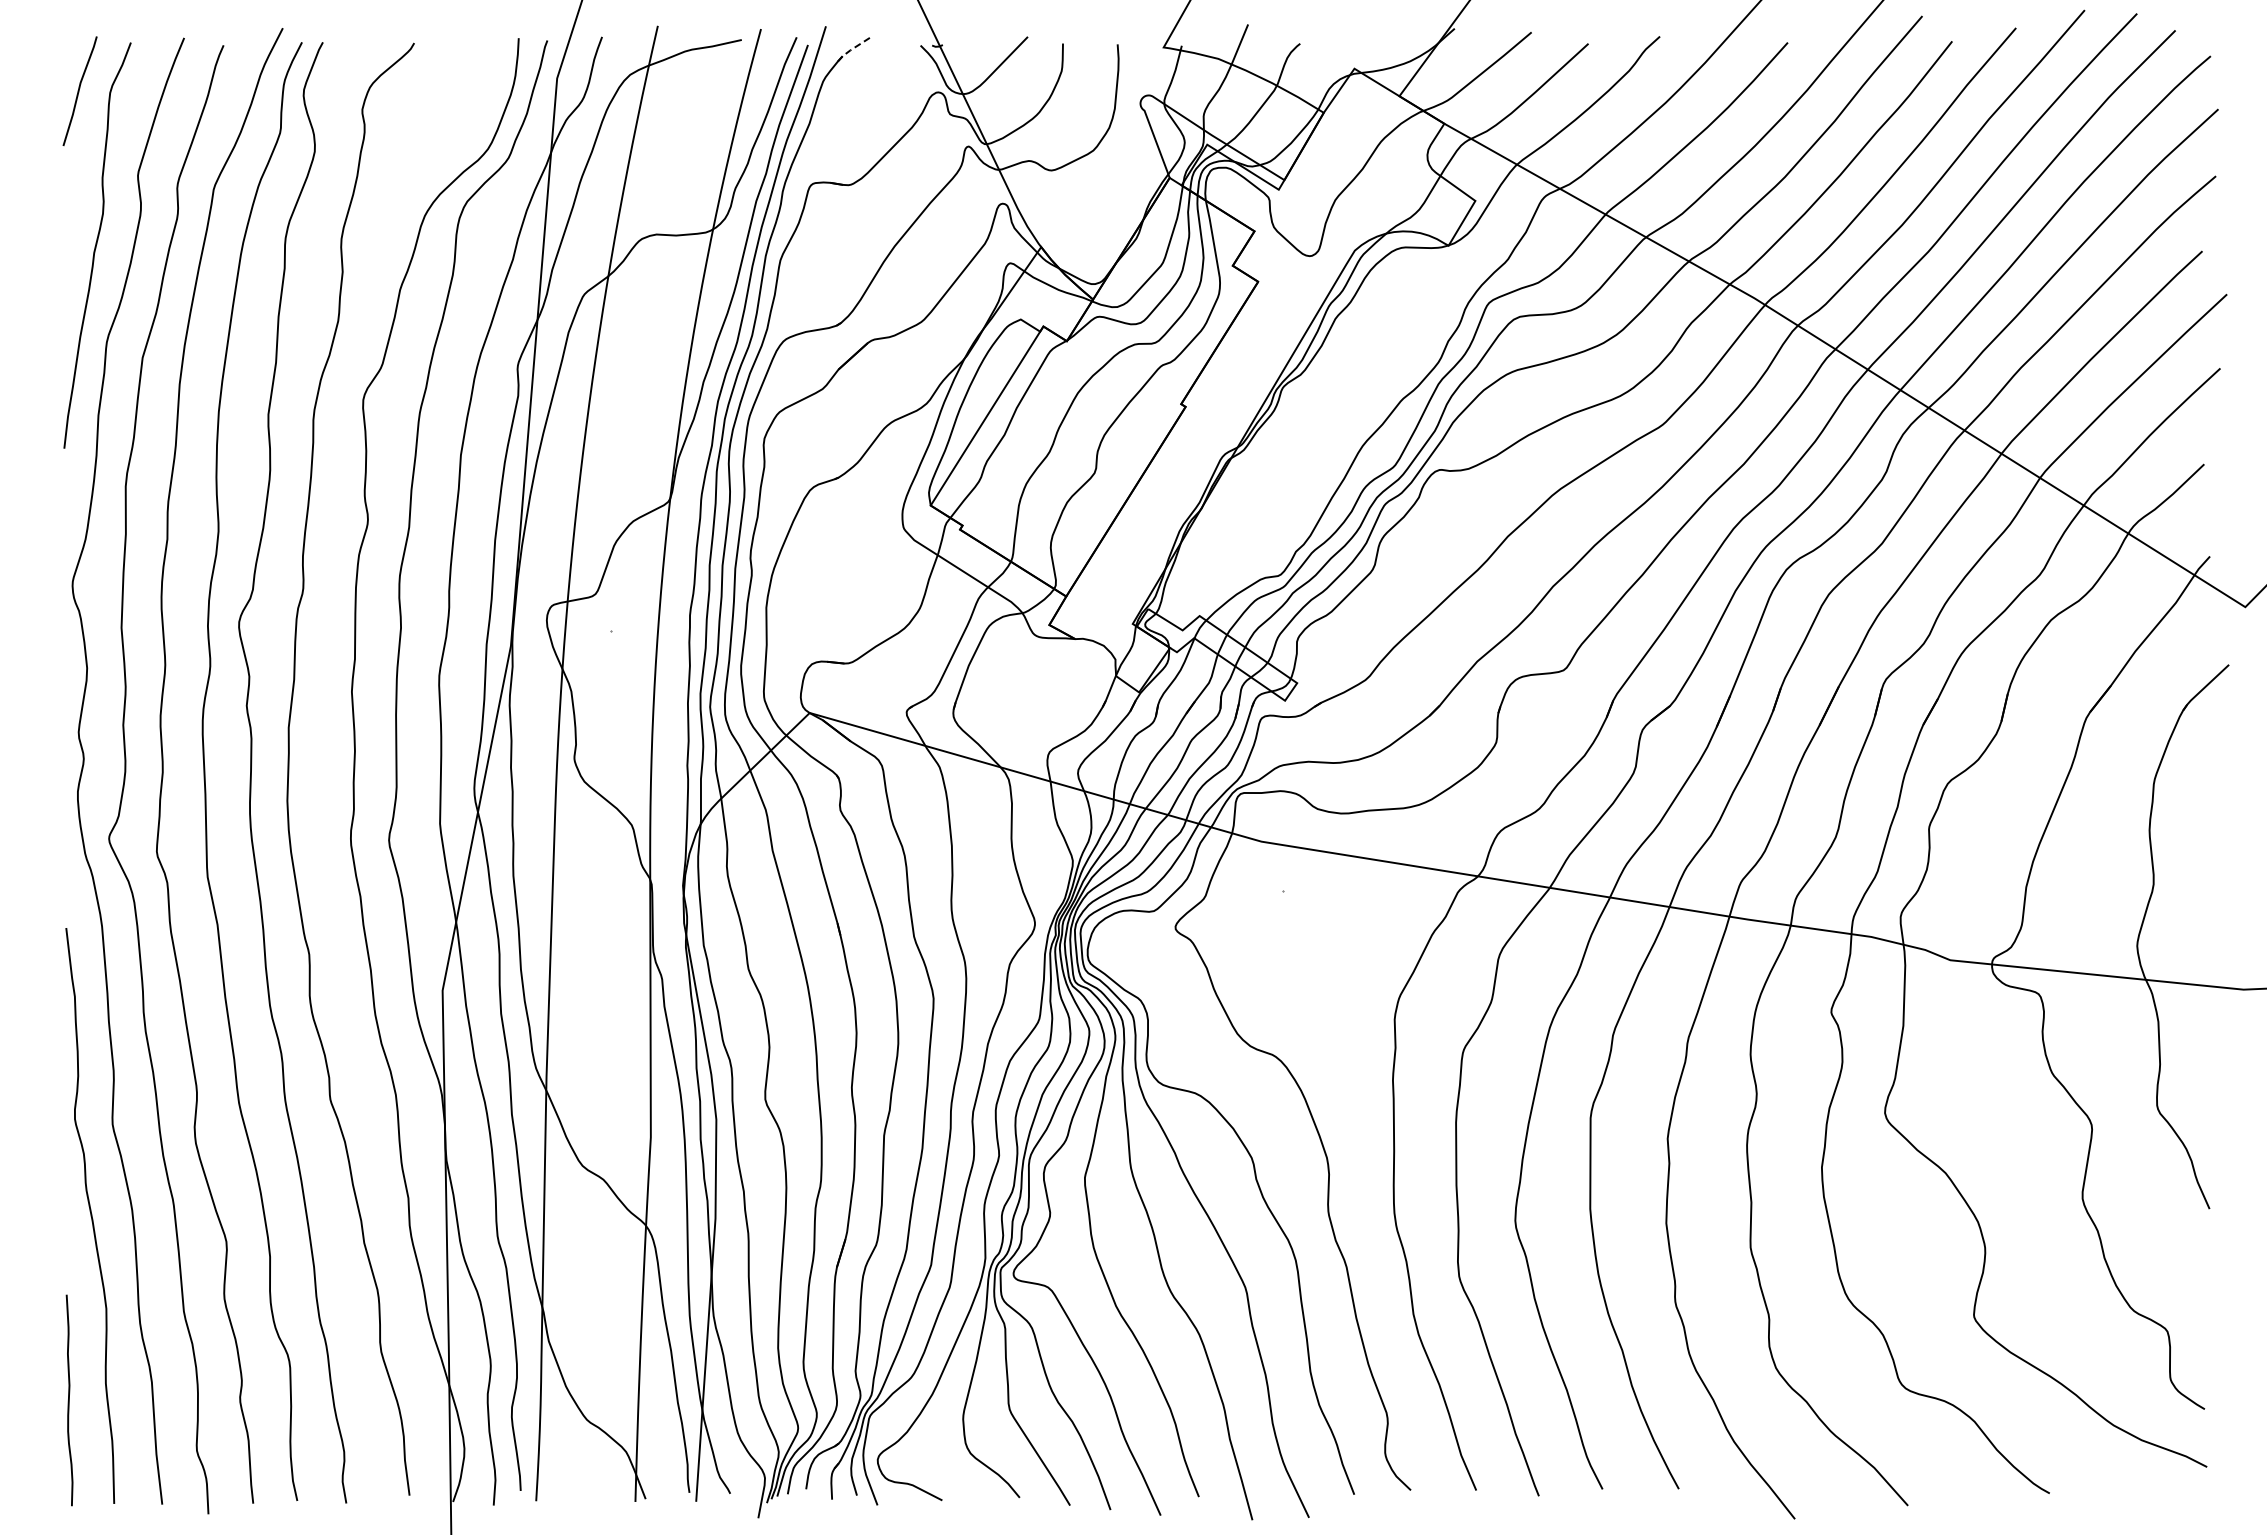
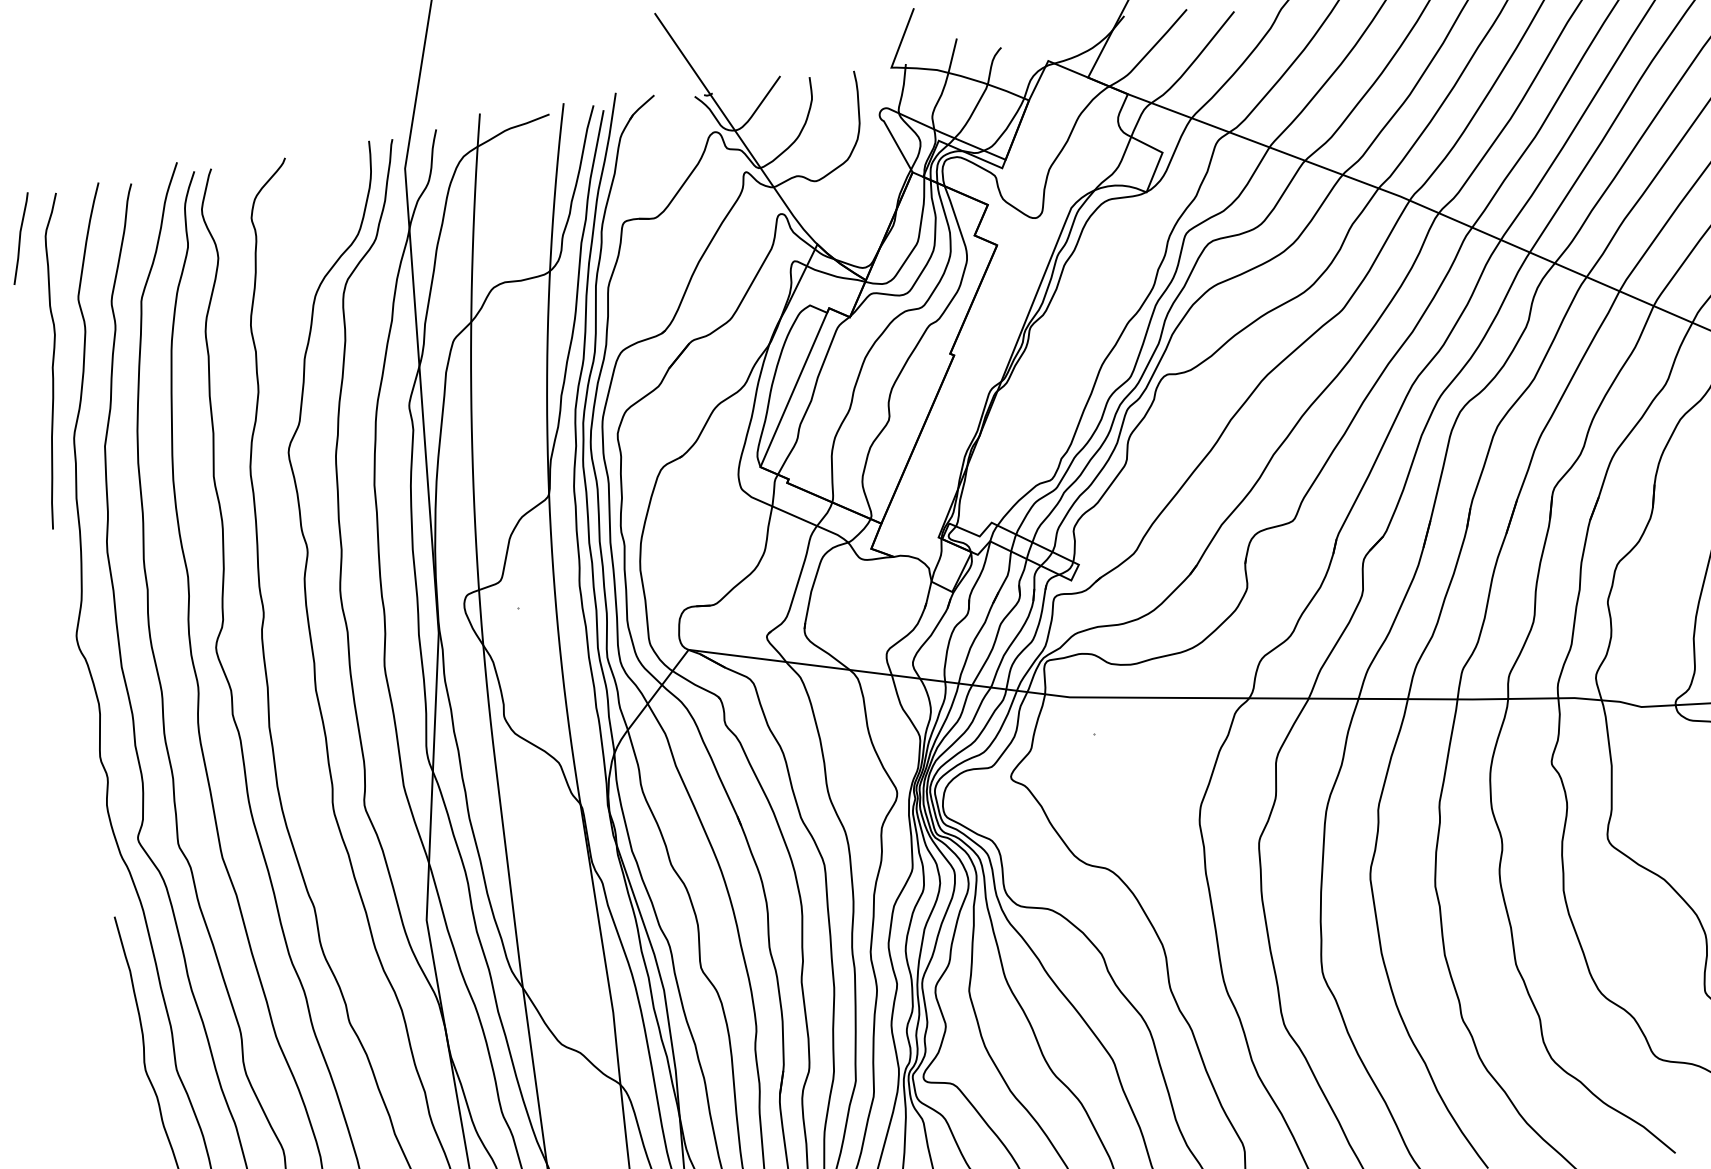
line: (853, 48) -> (640, 107), dashed -> solid

